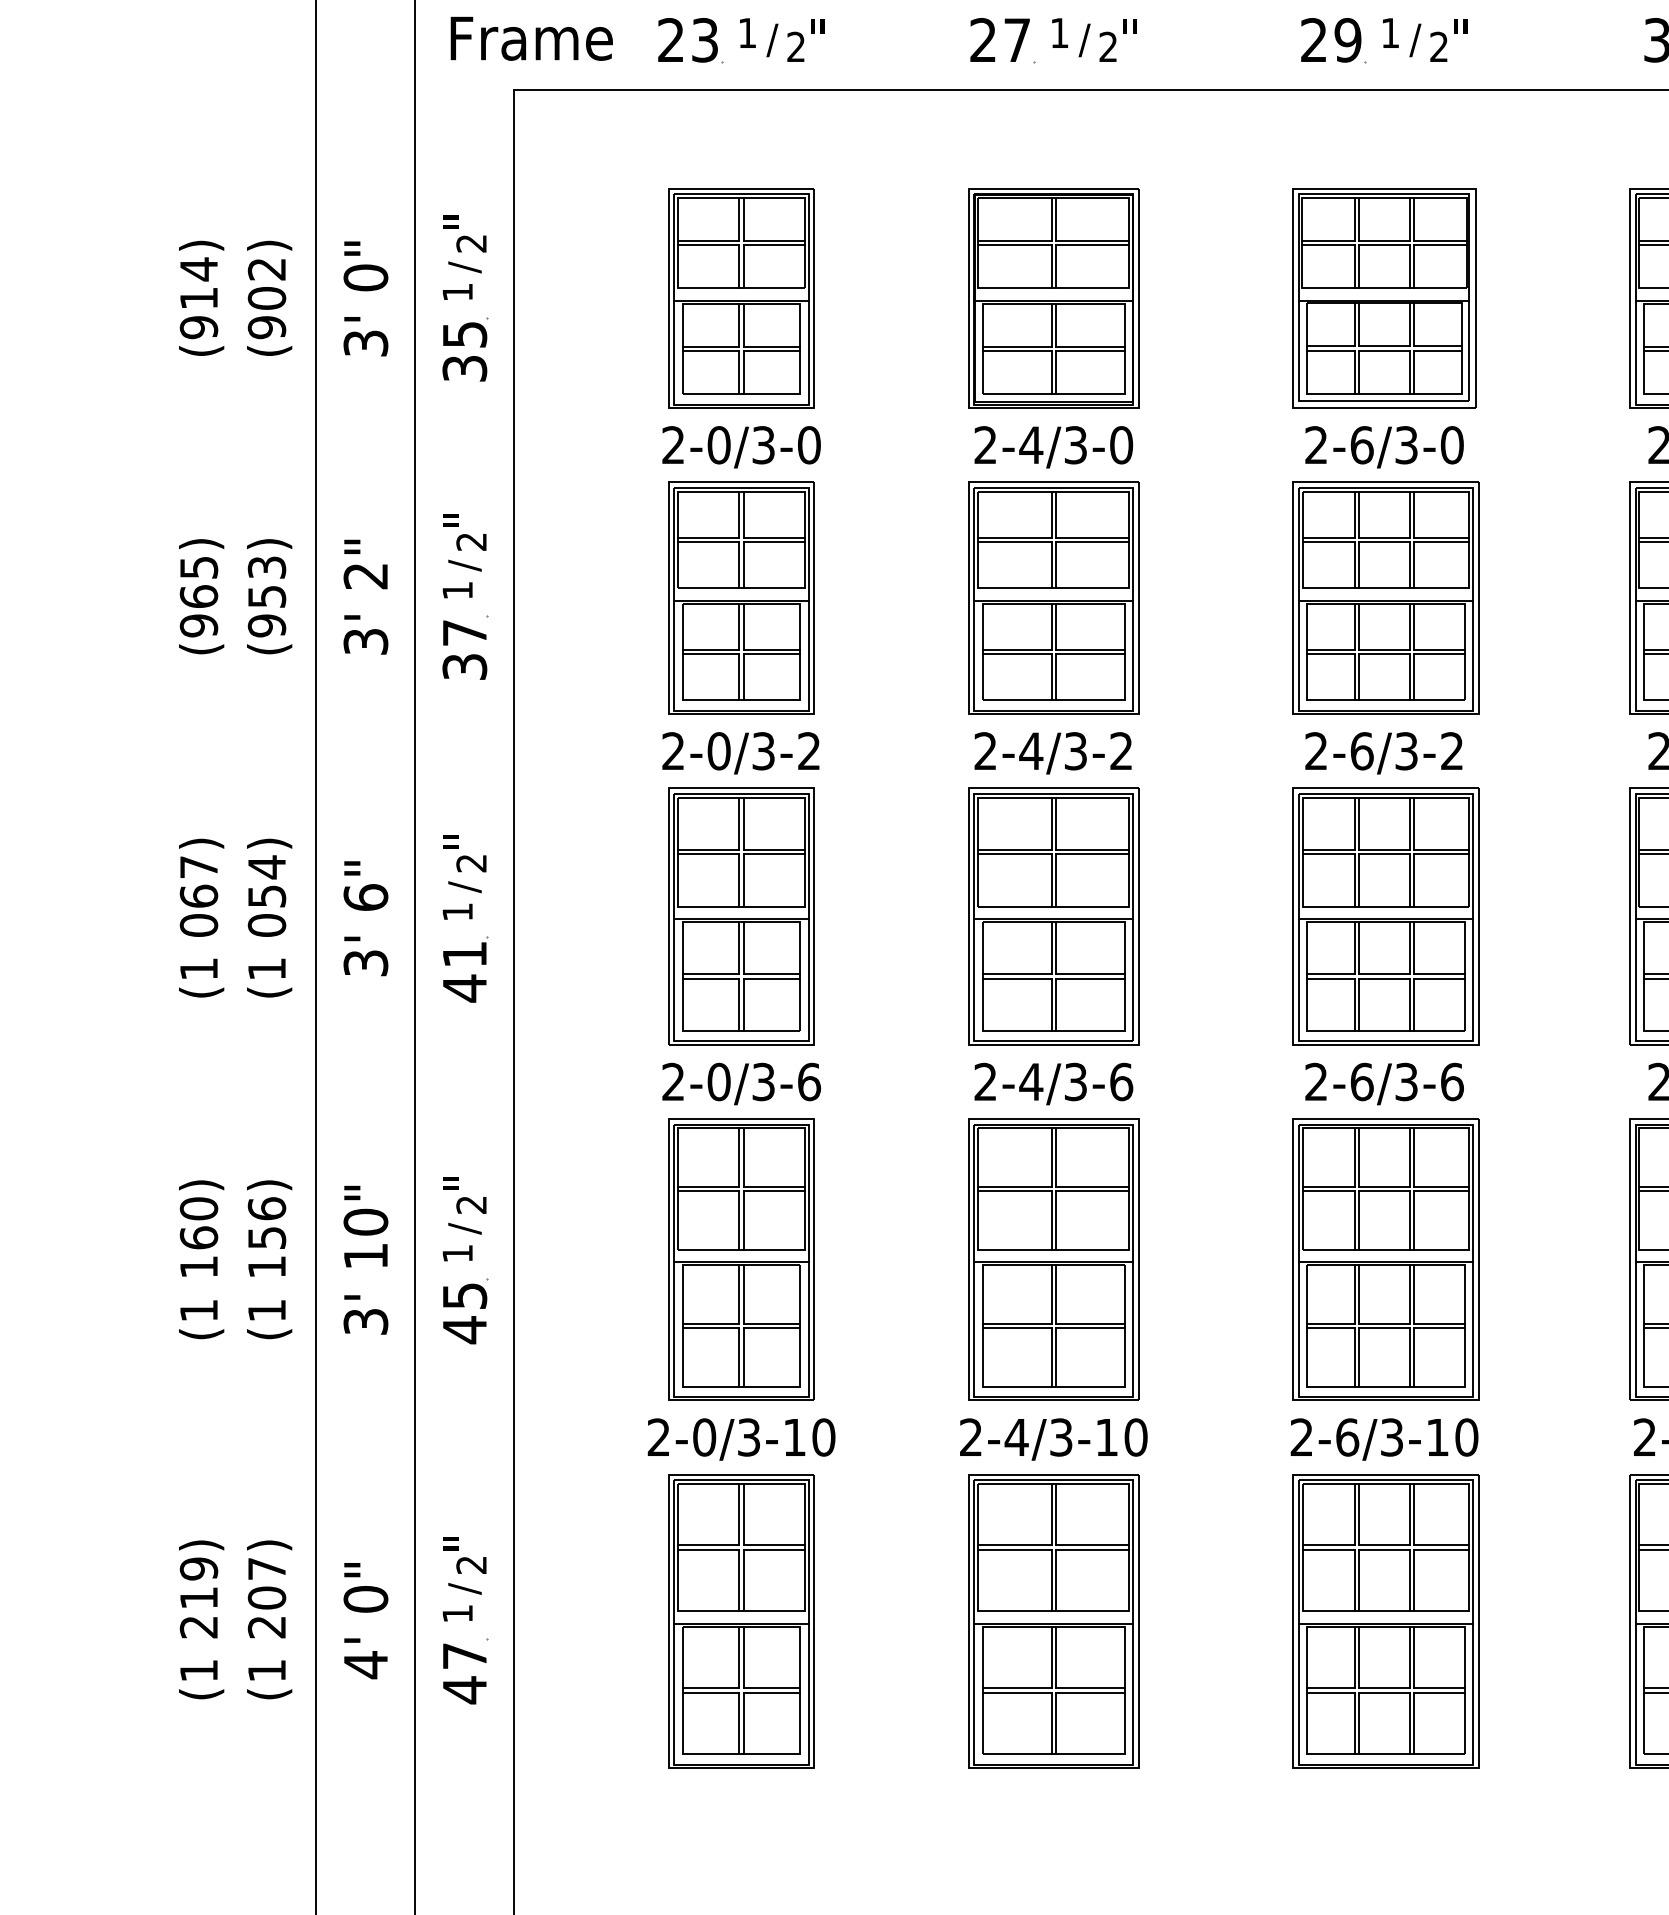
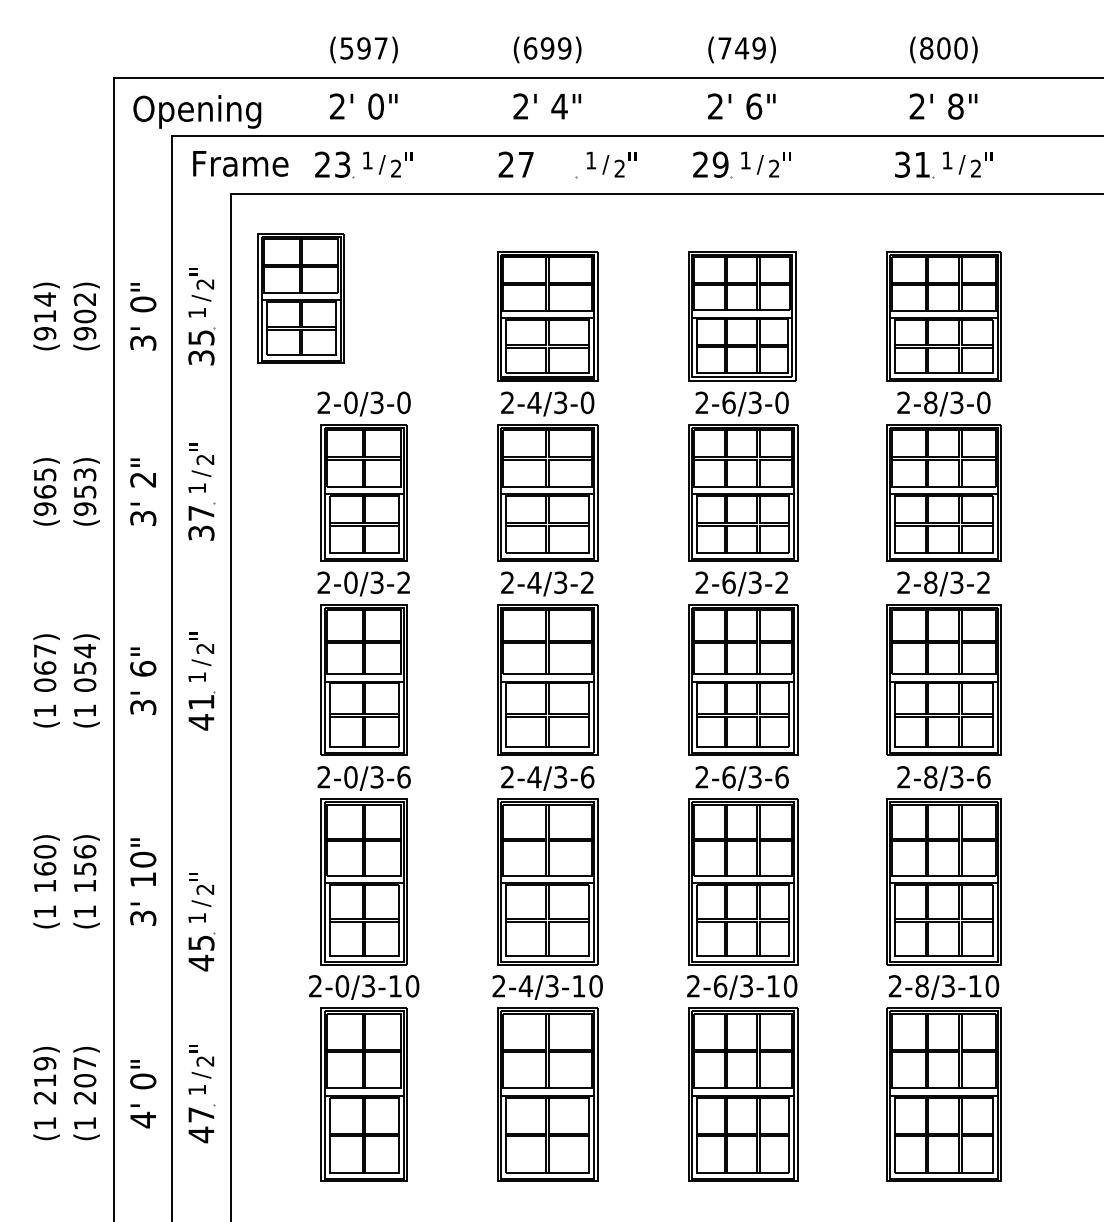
part: (1084, 39) -> (605, 164), moved
part: (740, 298) -> (300, 298), moved
part: (464, 1260) -> (201, 922), moved

